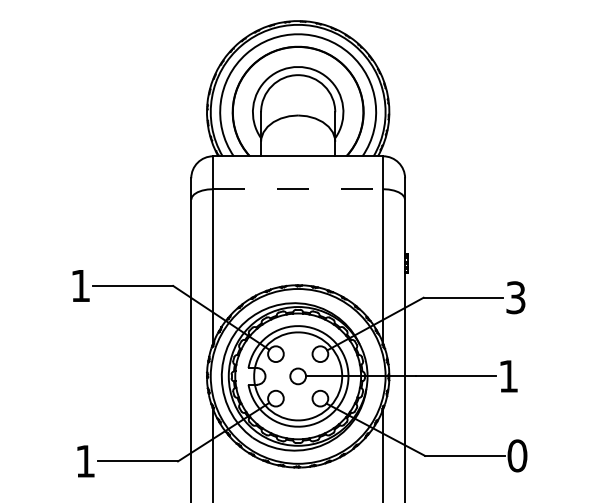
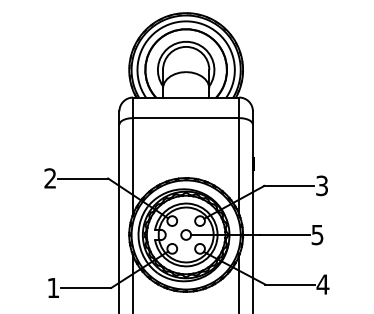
line: (298, 189) -> (186, 118), dashed -> solid
text: (79, 285) -> (49, 178), 1 -> 2
text: (508, 377) -> (317, 235), 1 -> 5
text: (516, 455) -> (322, 284), 0 -> 4

